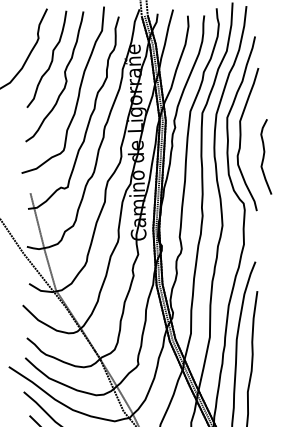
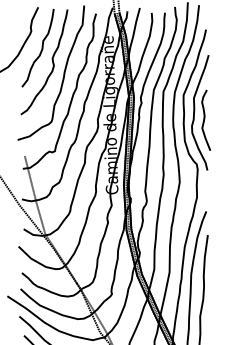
curve: (264, 156) -> (204, 120), moved

